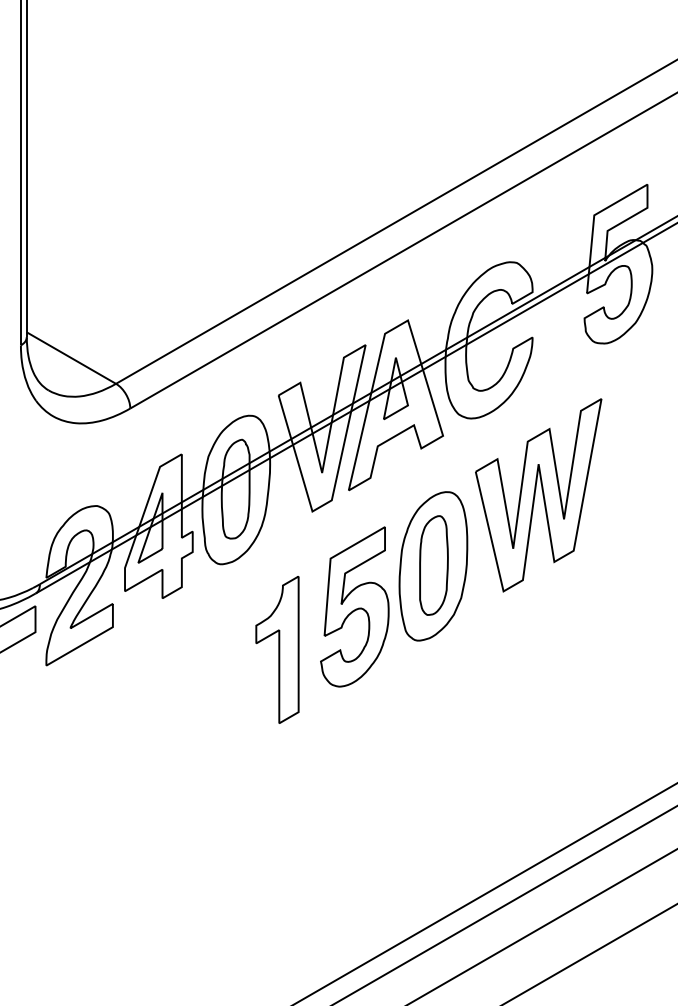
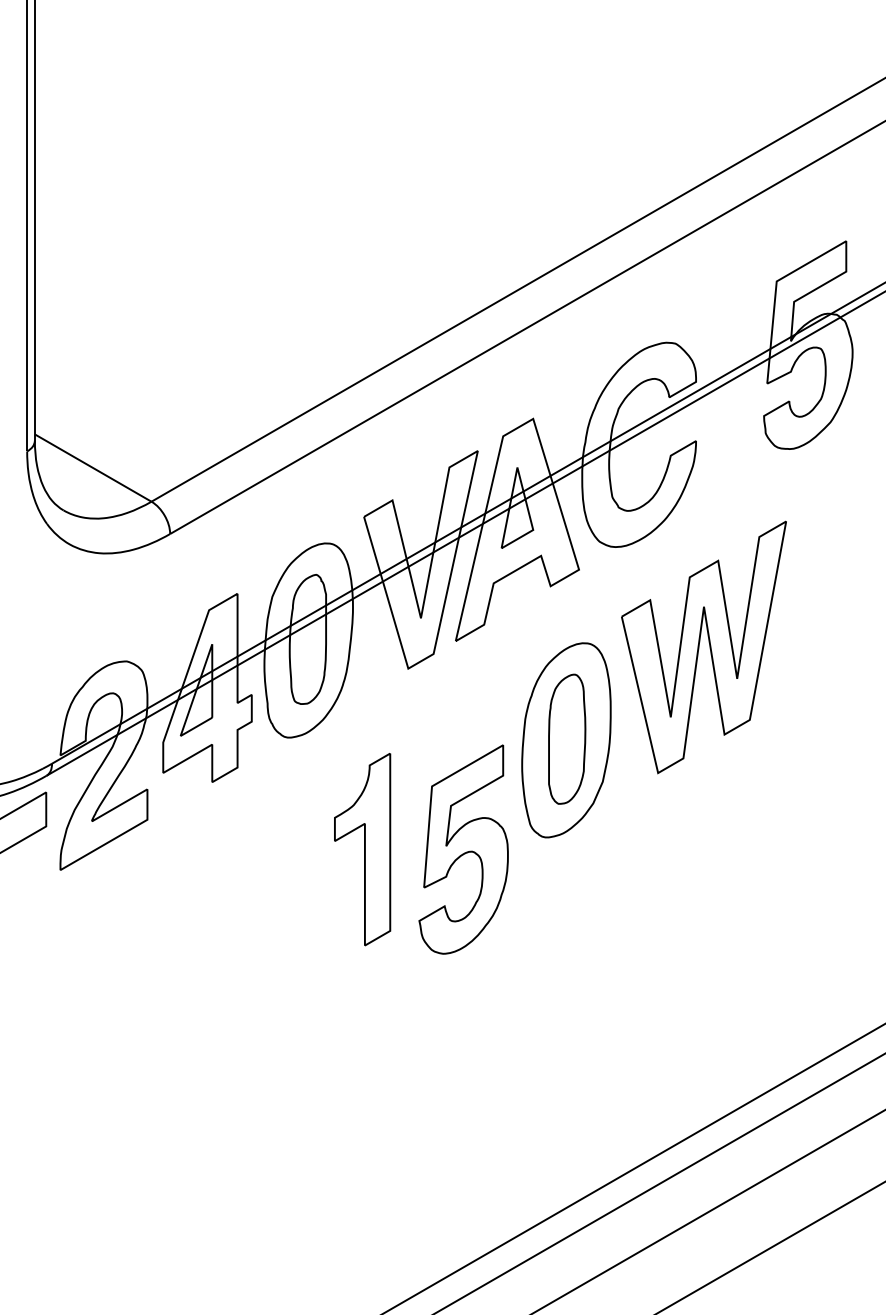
part: (354, 606) -> (463, 849), moved

